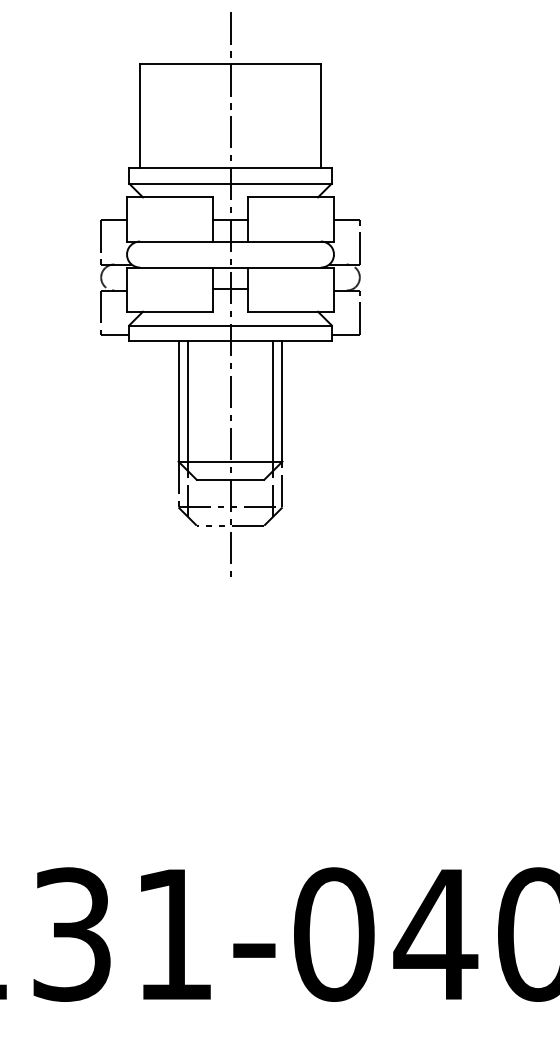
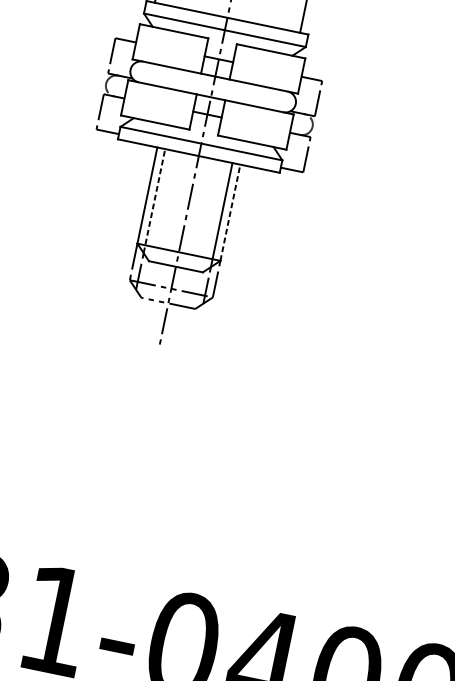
line: (282, 400) -> (230, 212), solid -> dashed
line: (188, 405) -> (154, 200), solid -> dashed

